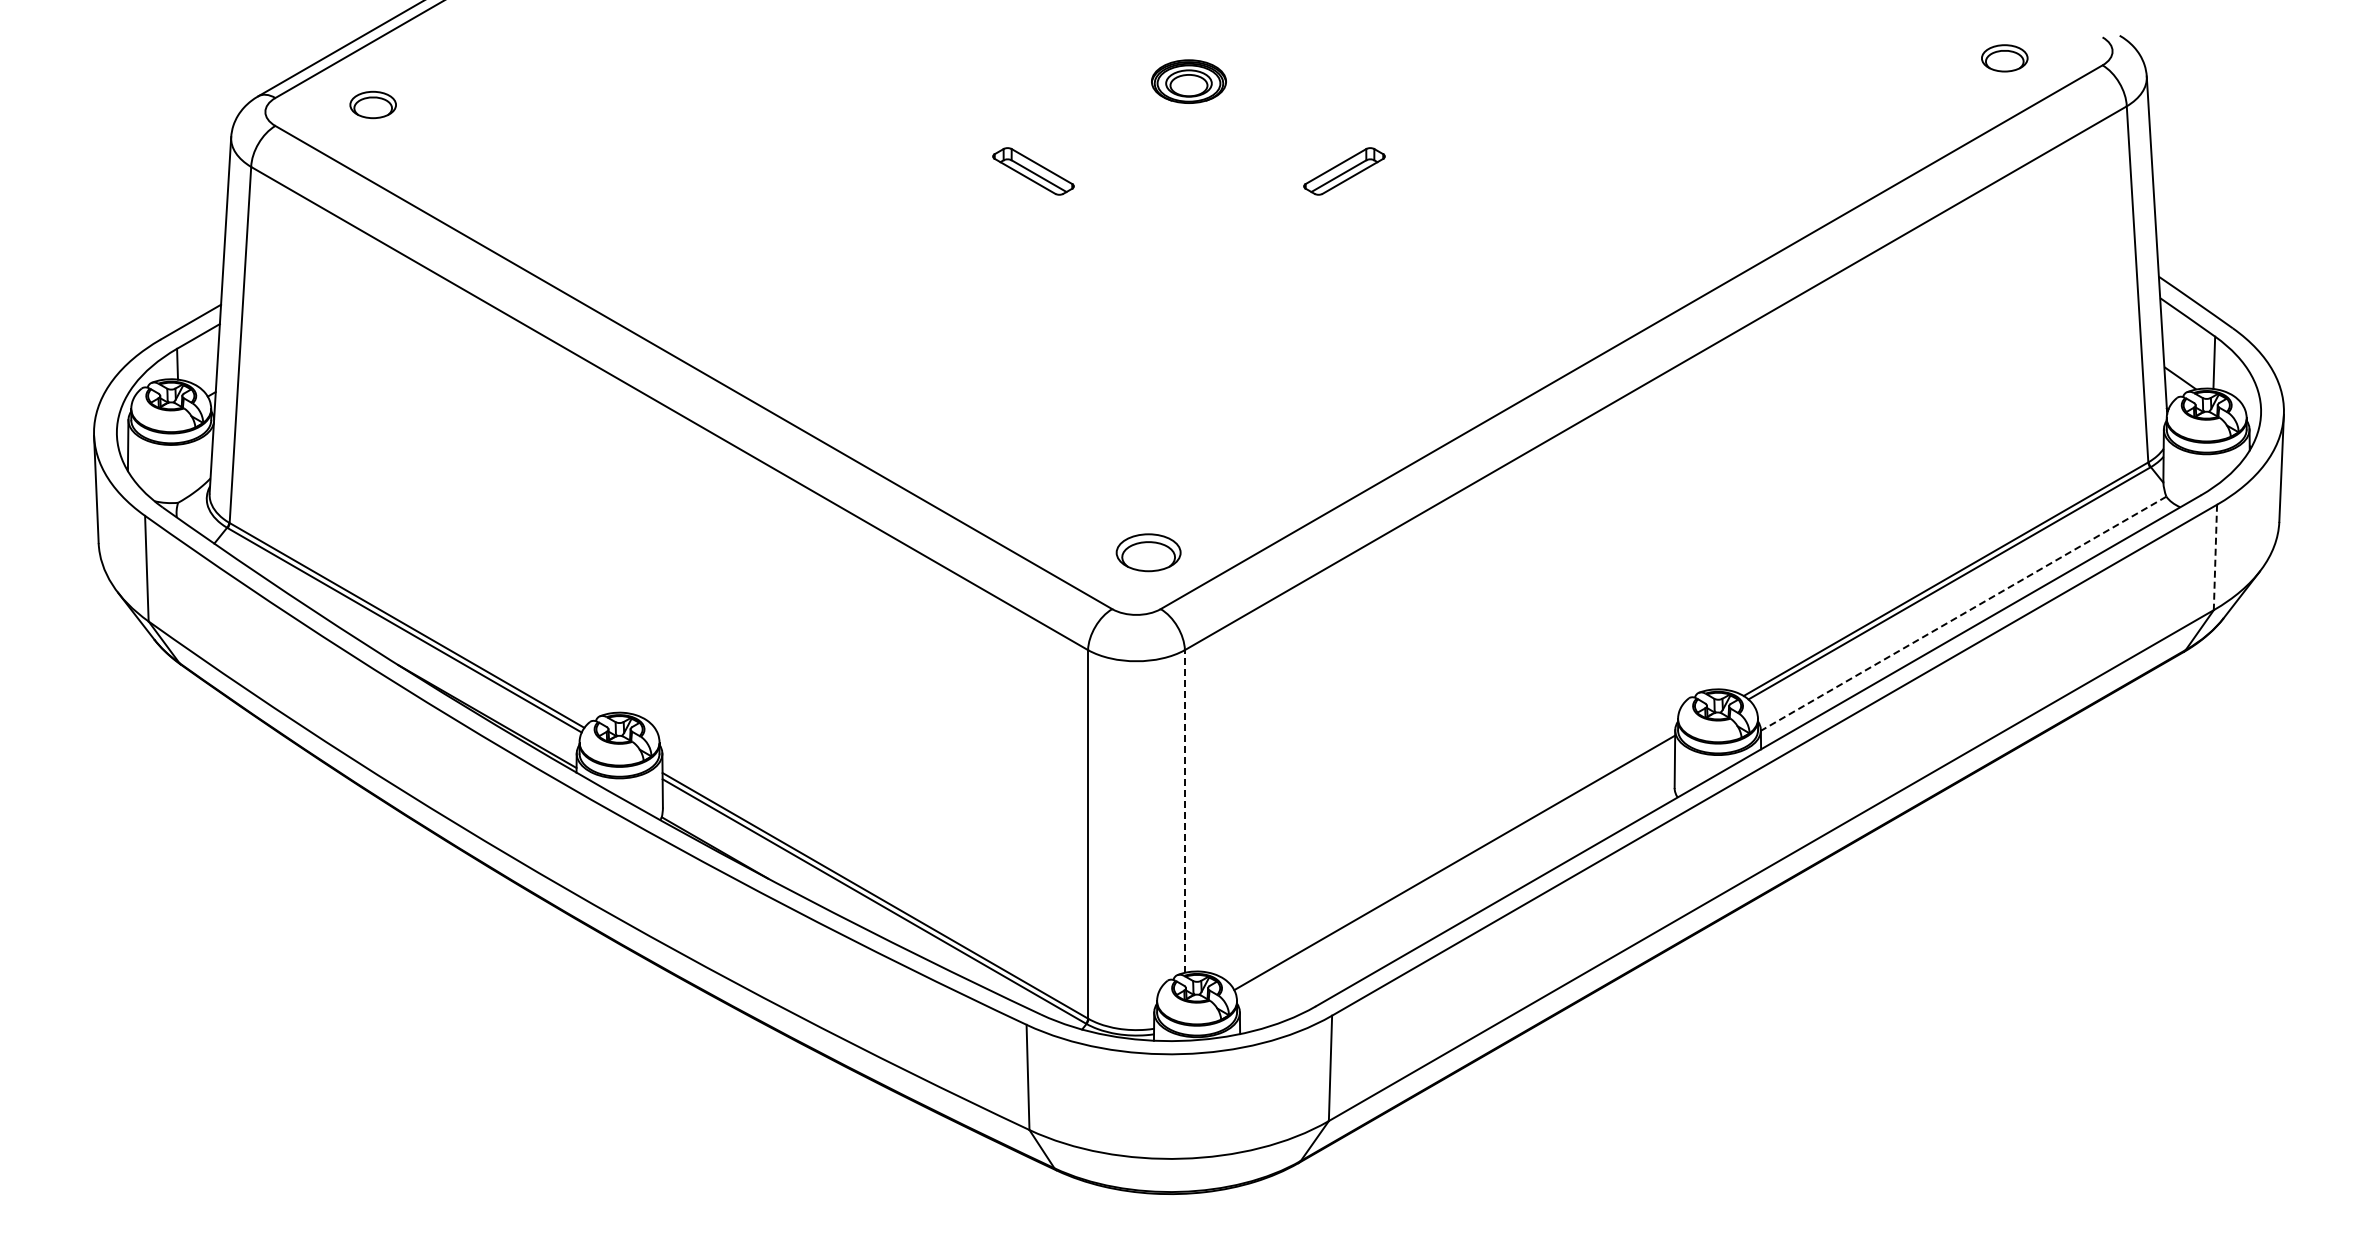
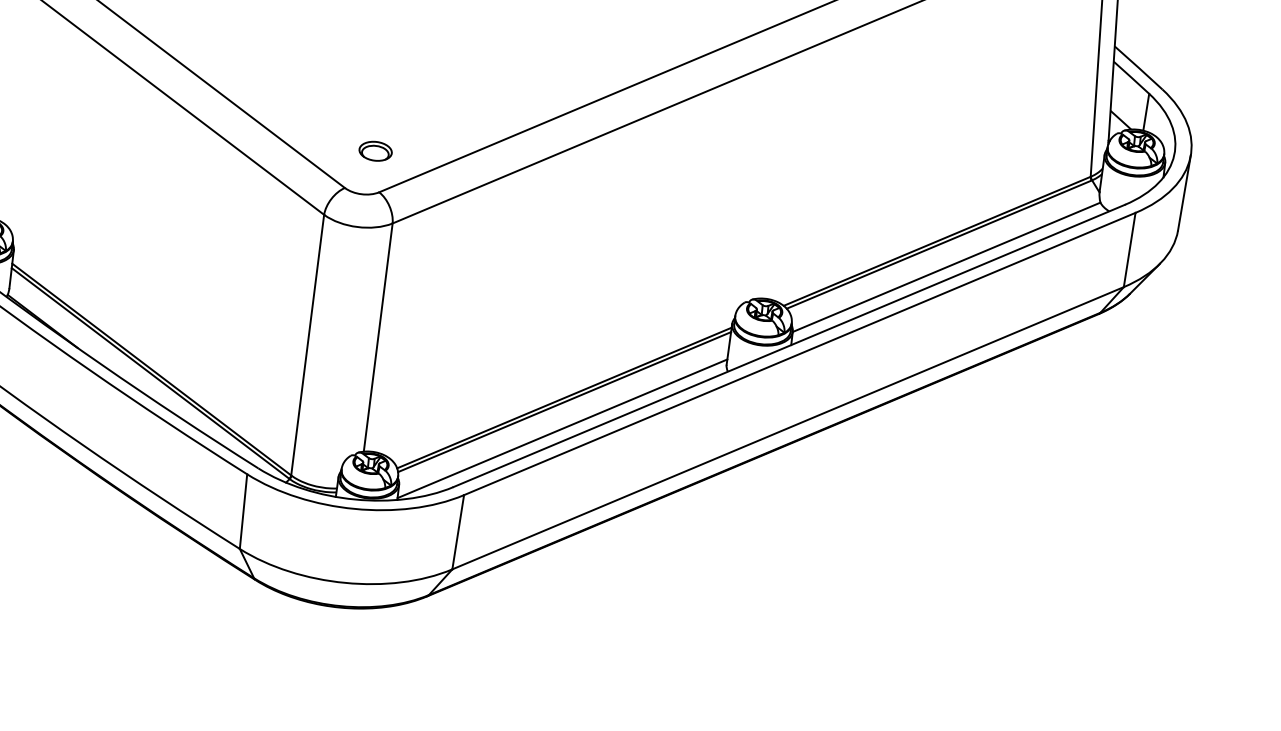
part: (1148, 552) -> (375, 151), size x0.71
line: (2215, 557) -> (1129, 250), dashed -> solid
line: (1963, 614) -> (946, 267), dashed -> solid
line: (1184, 810) -> (378, 336), dashed -> solid
line: (1455, 868) -> (564, 402), added
line: (1457, 905) -> (562, 428), added

